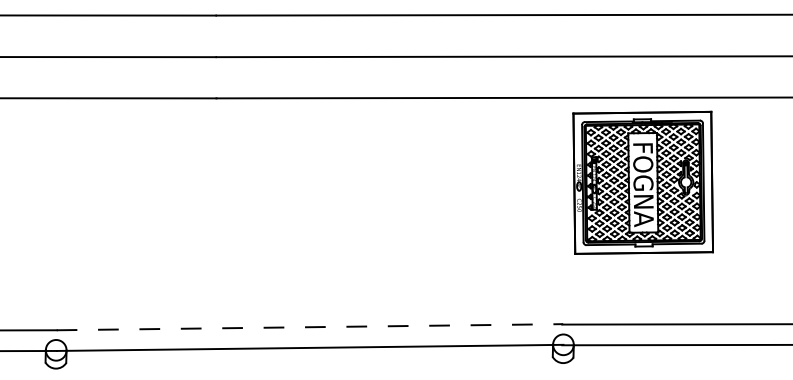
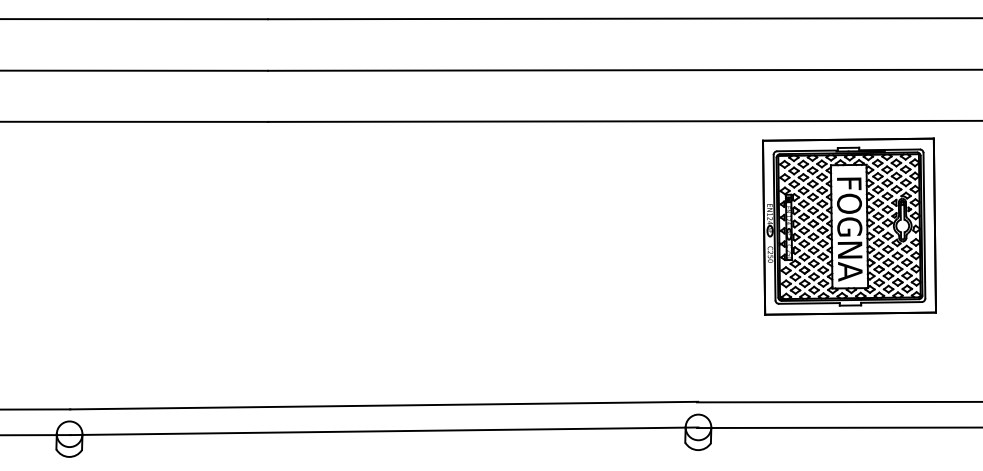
part: (642, 182) -> (848, 226), moved
line: (310, 327) -> (384, 405), dashed -> solid

